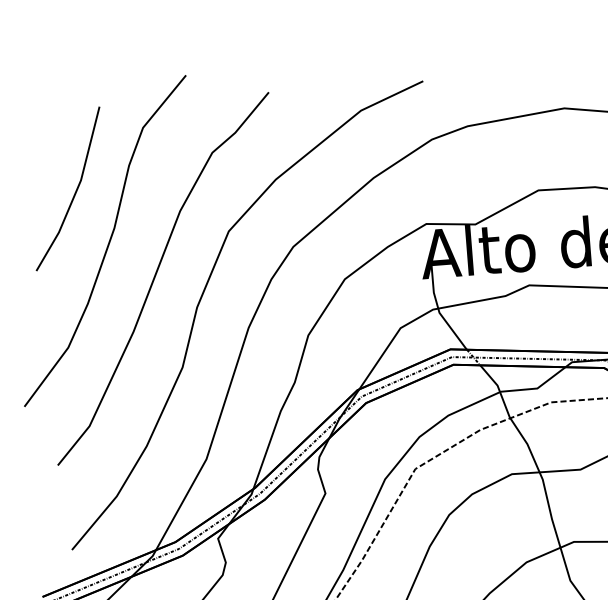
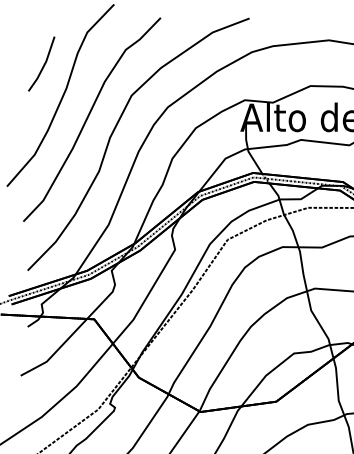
part: (67, 187) -> (41, 63), size x0.6

